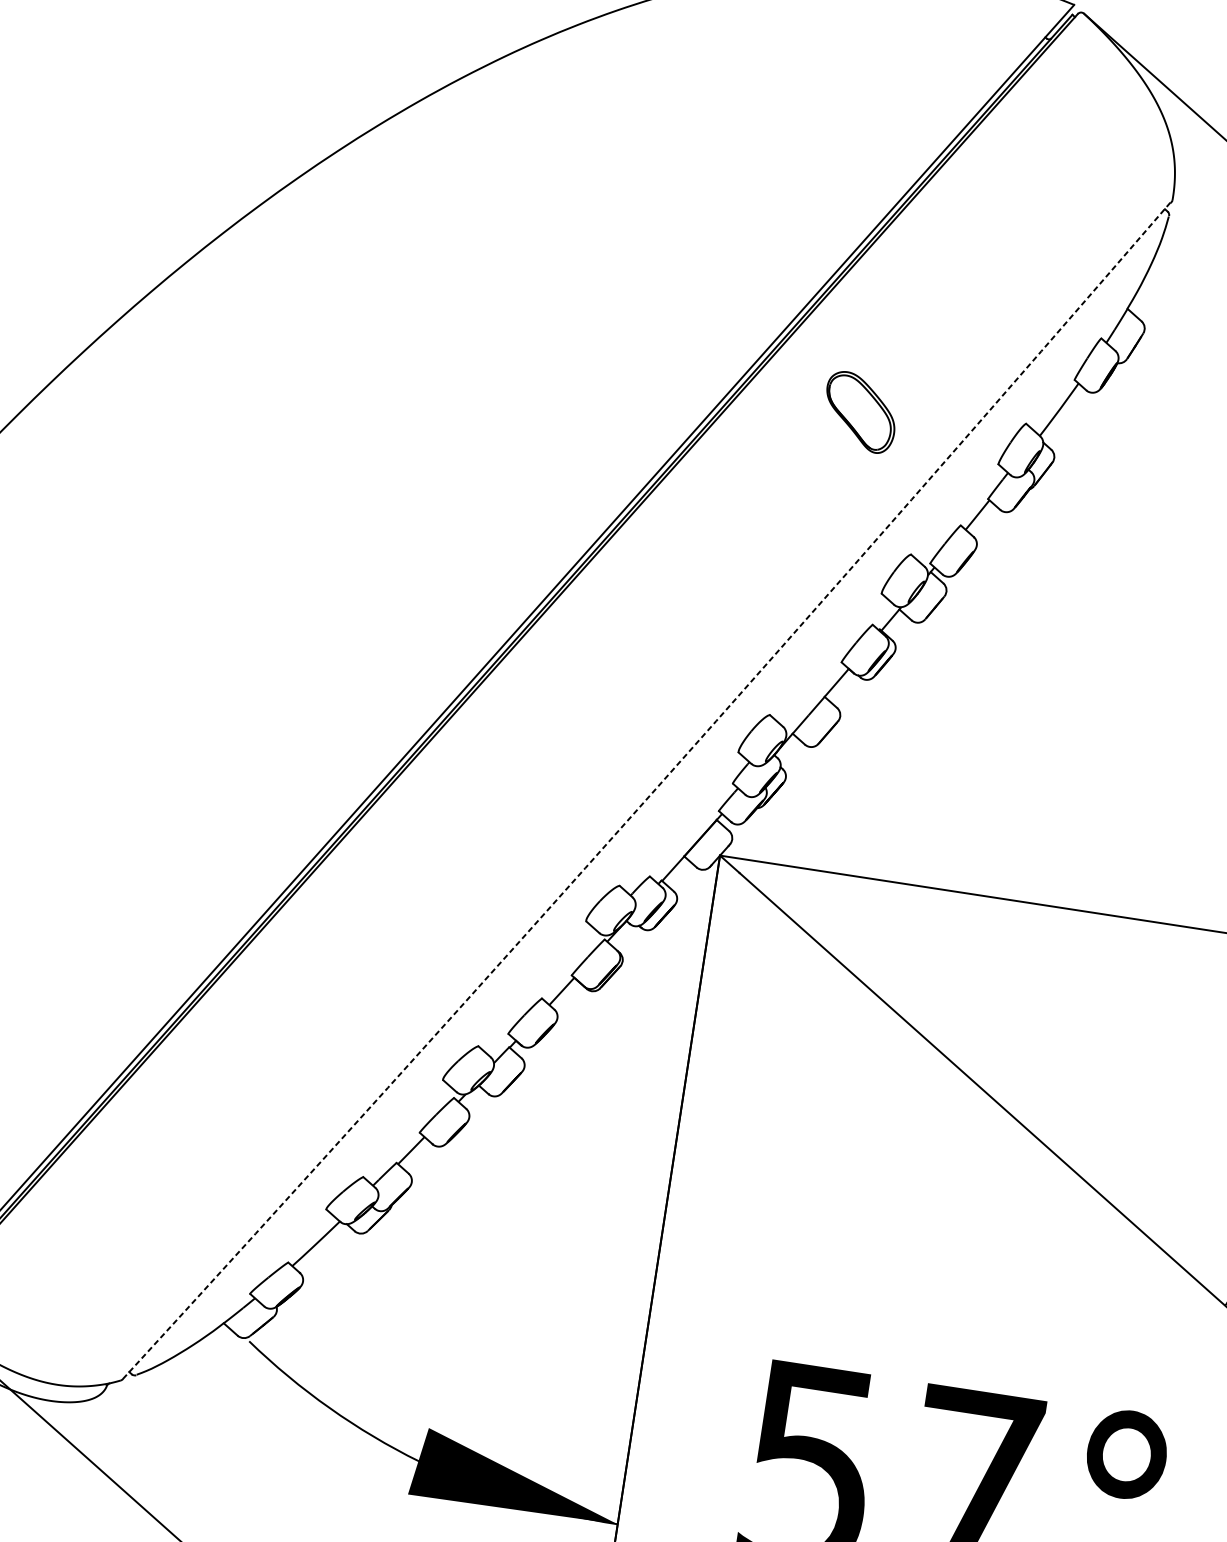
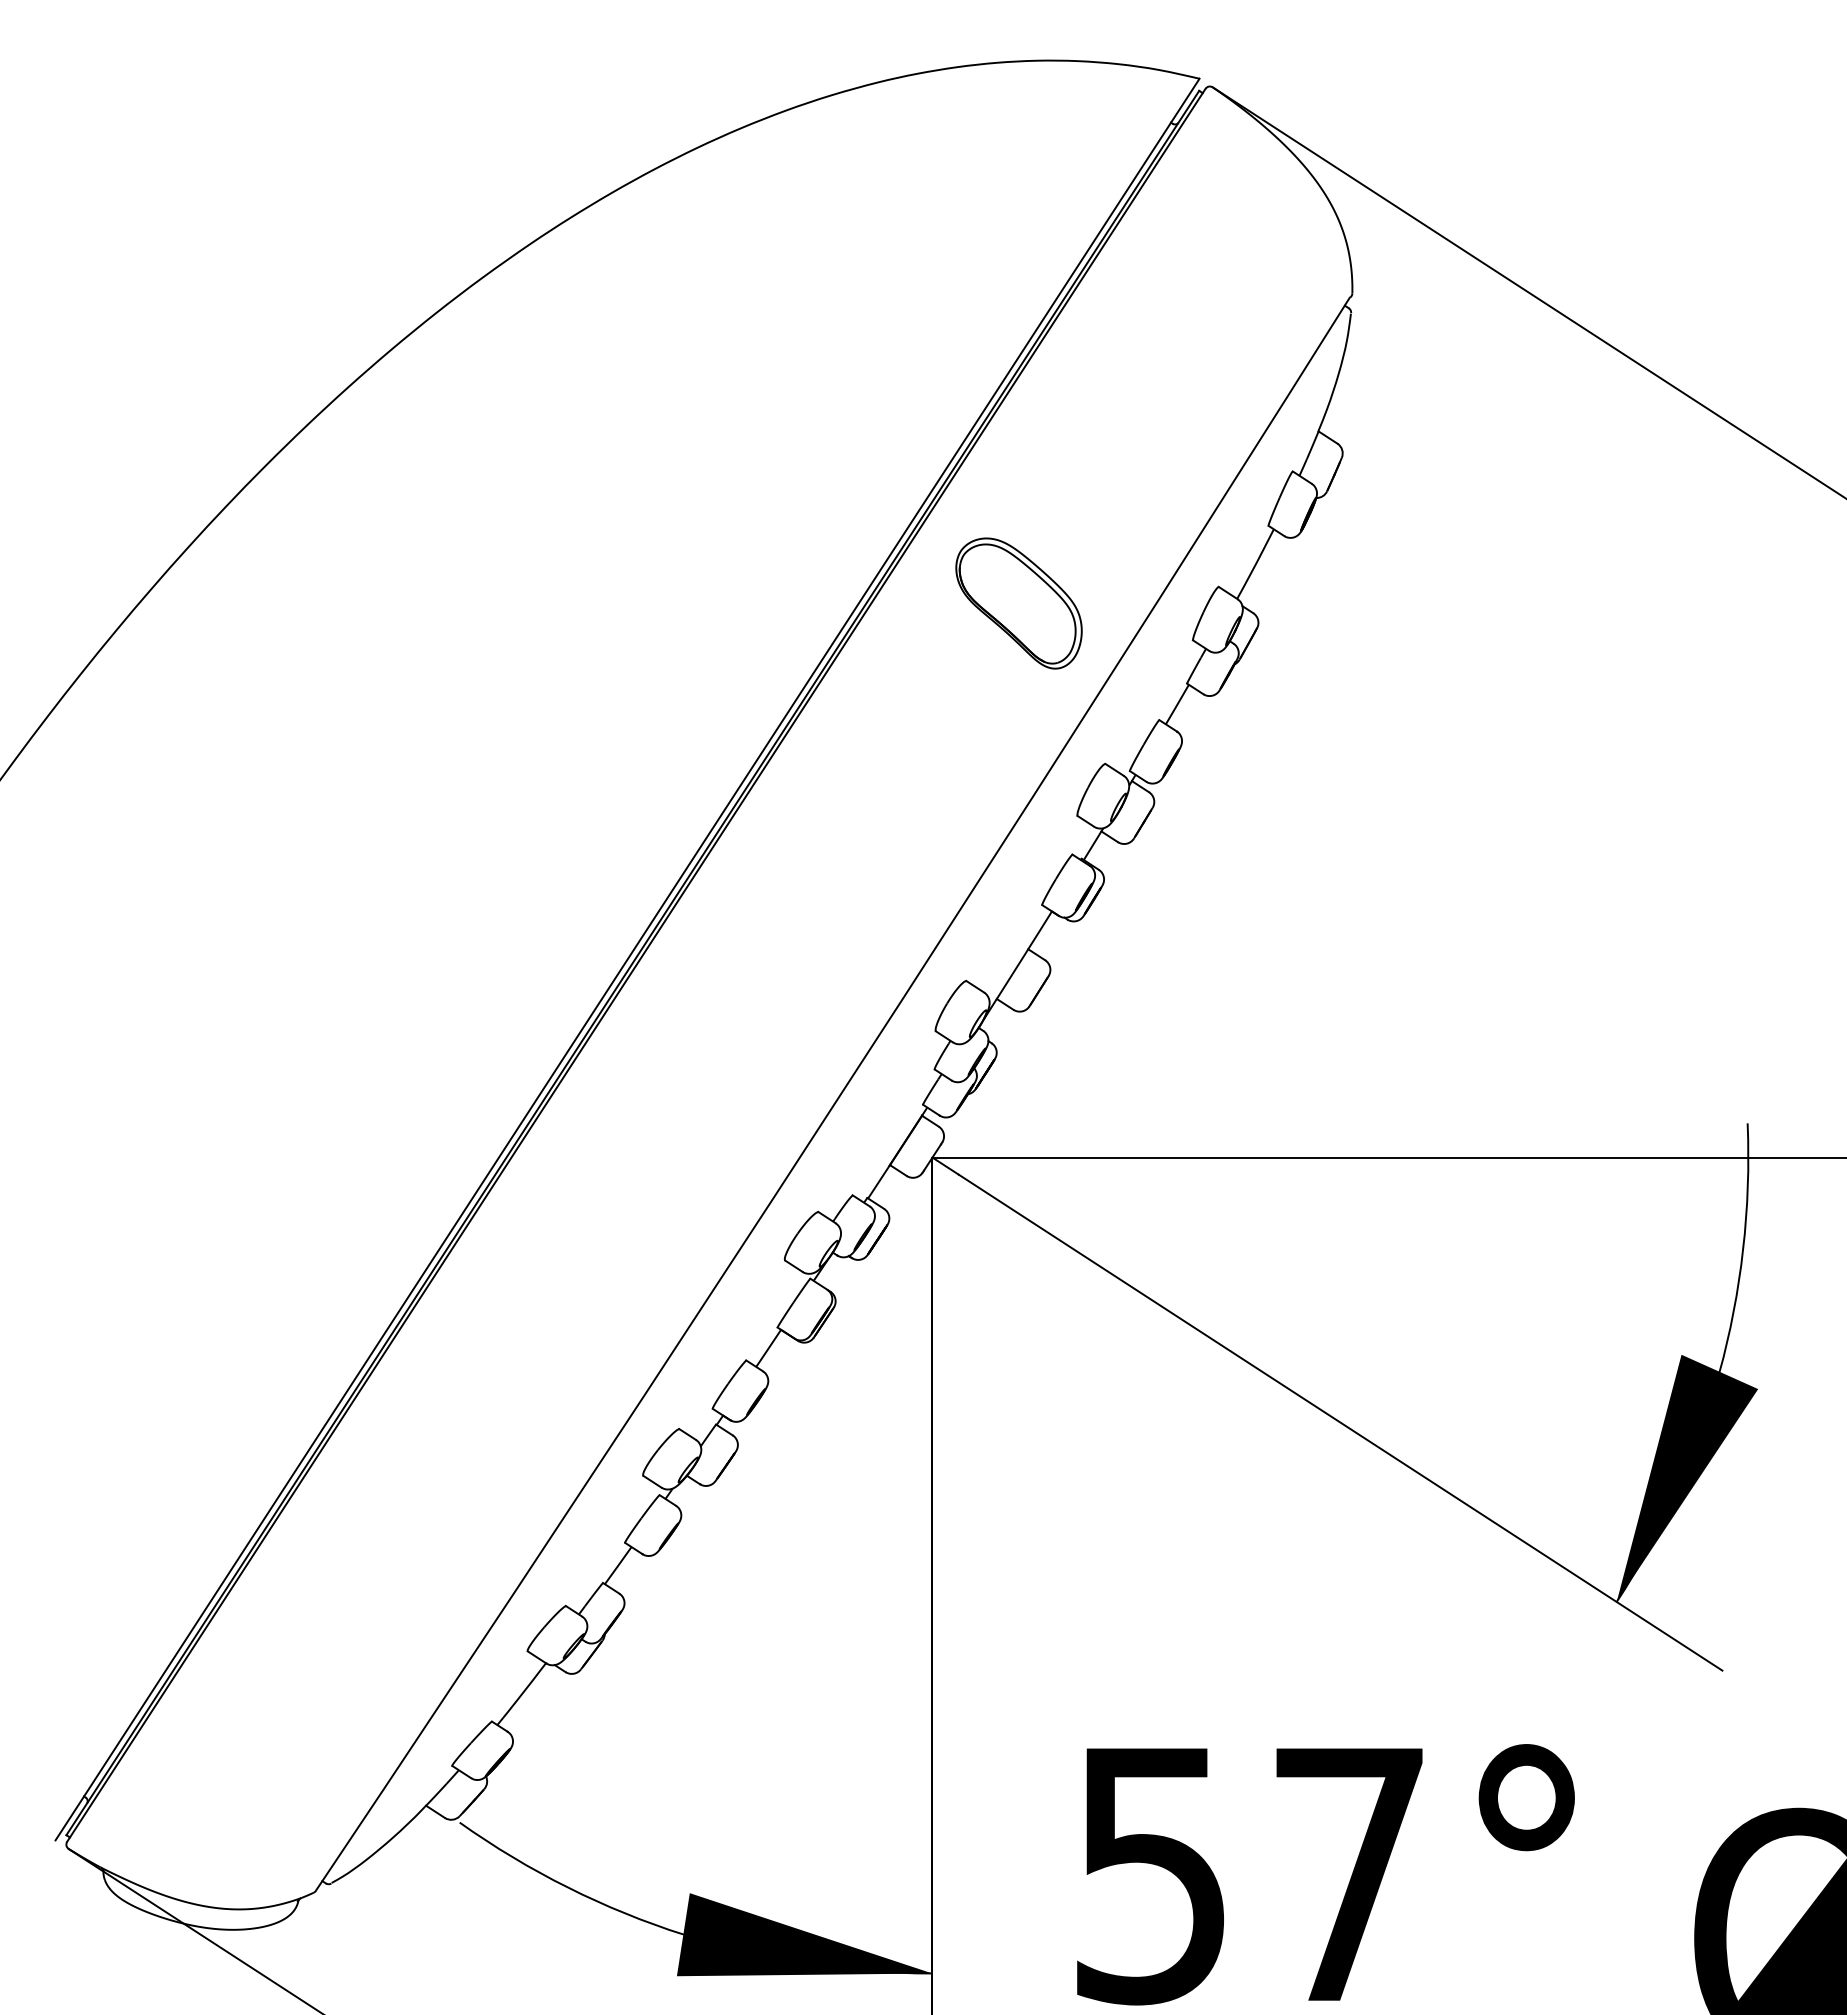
part: (860, 412) -> (1018, 603), size x1.43
arc: (650, 794) -> (838, 1097), dashed -> solid

